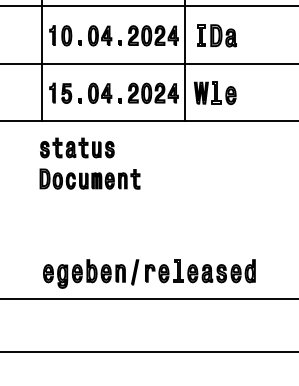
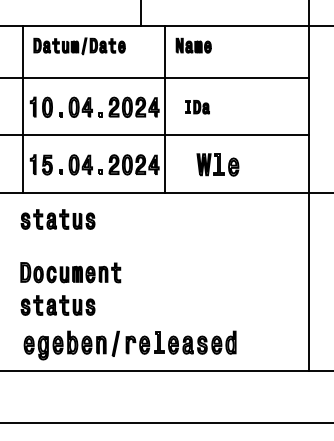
part: (216, 34) -> (197, 106), size x0.6
part: (214, 92) -> (217, 164), moved
part: (89, 178) -> (70, 272), moved
part: (76, 233) -> (57, 305), added

